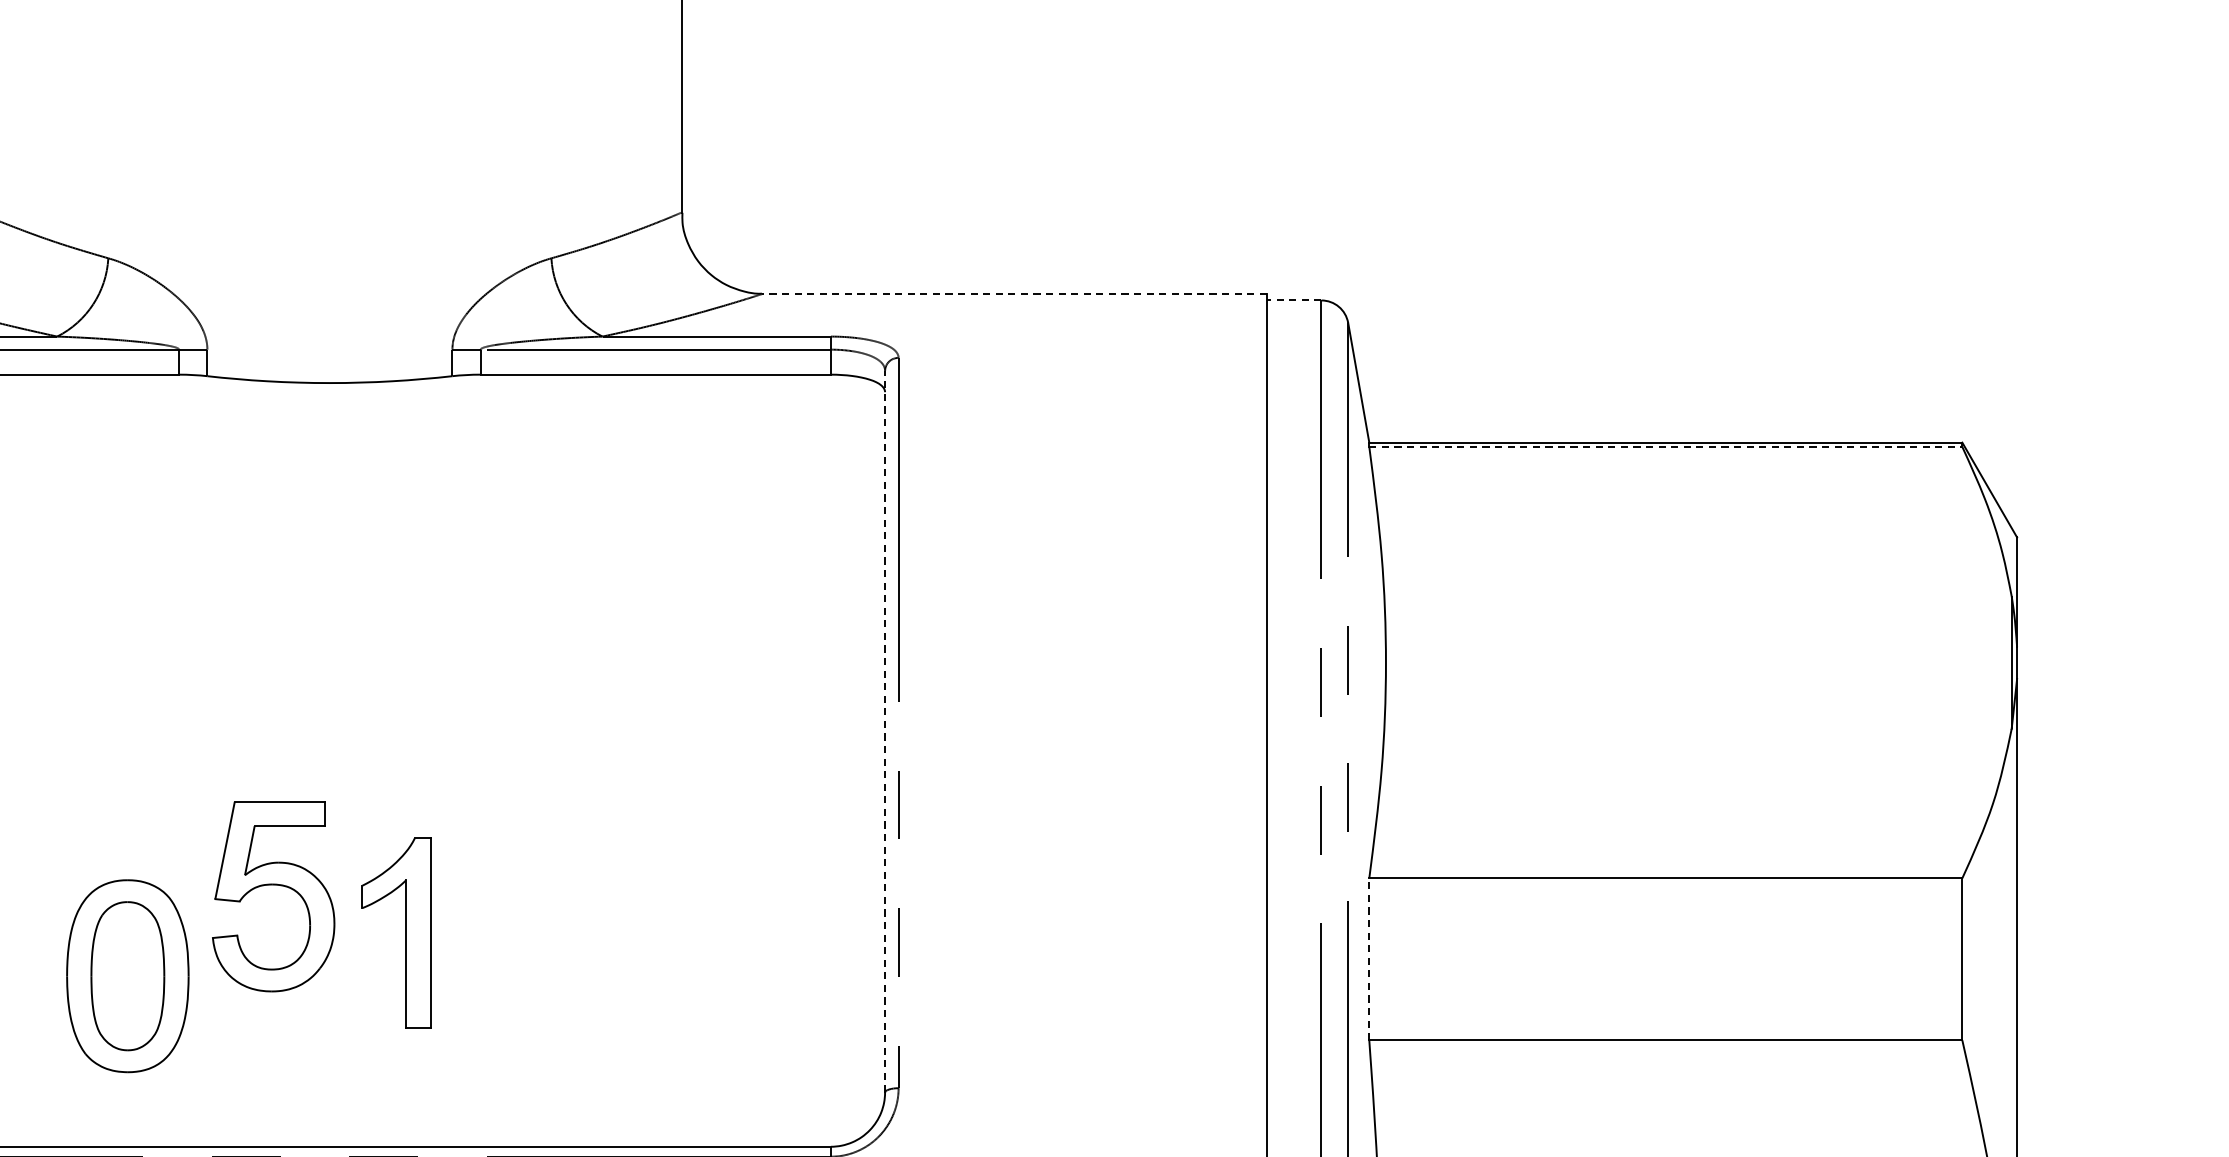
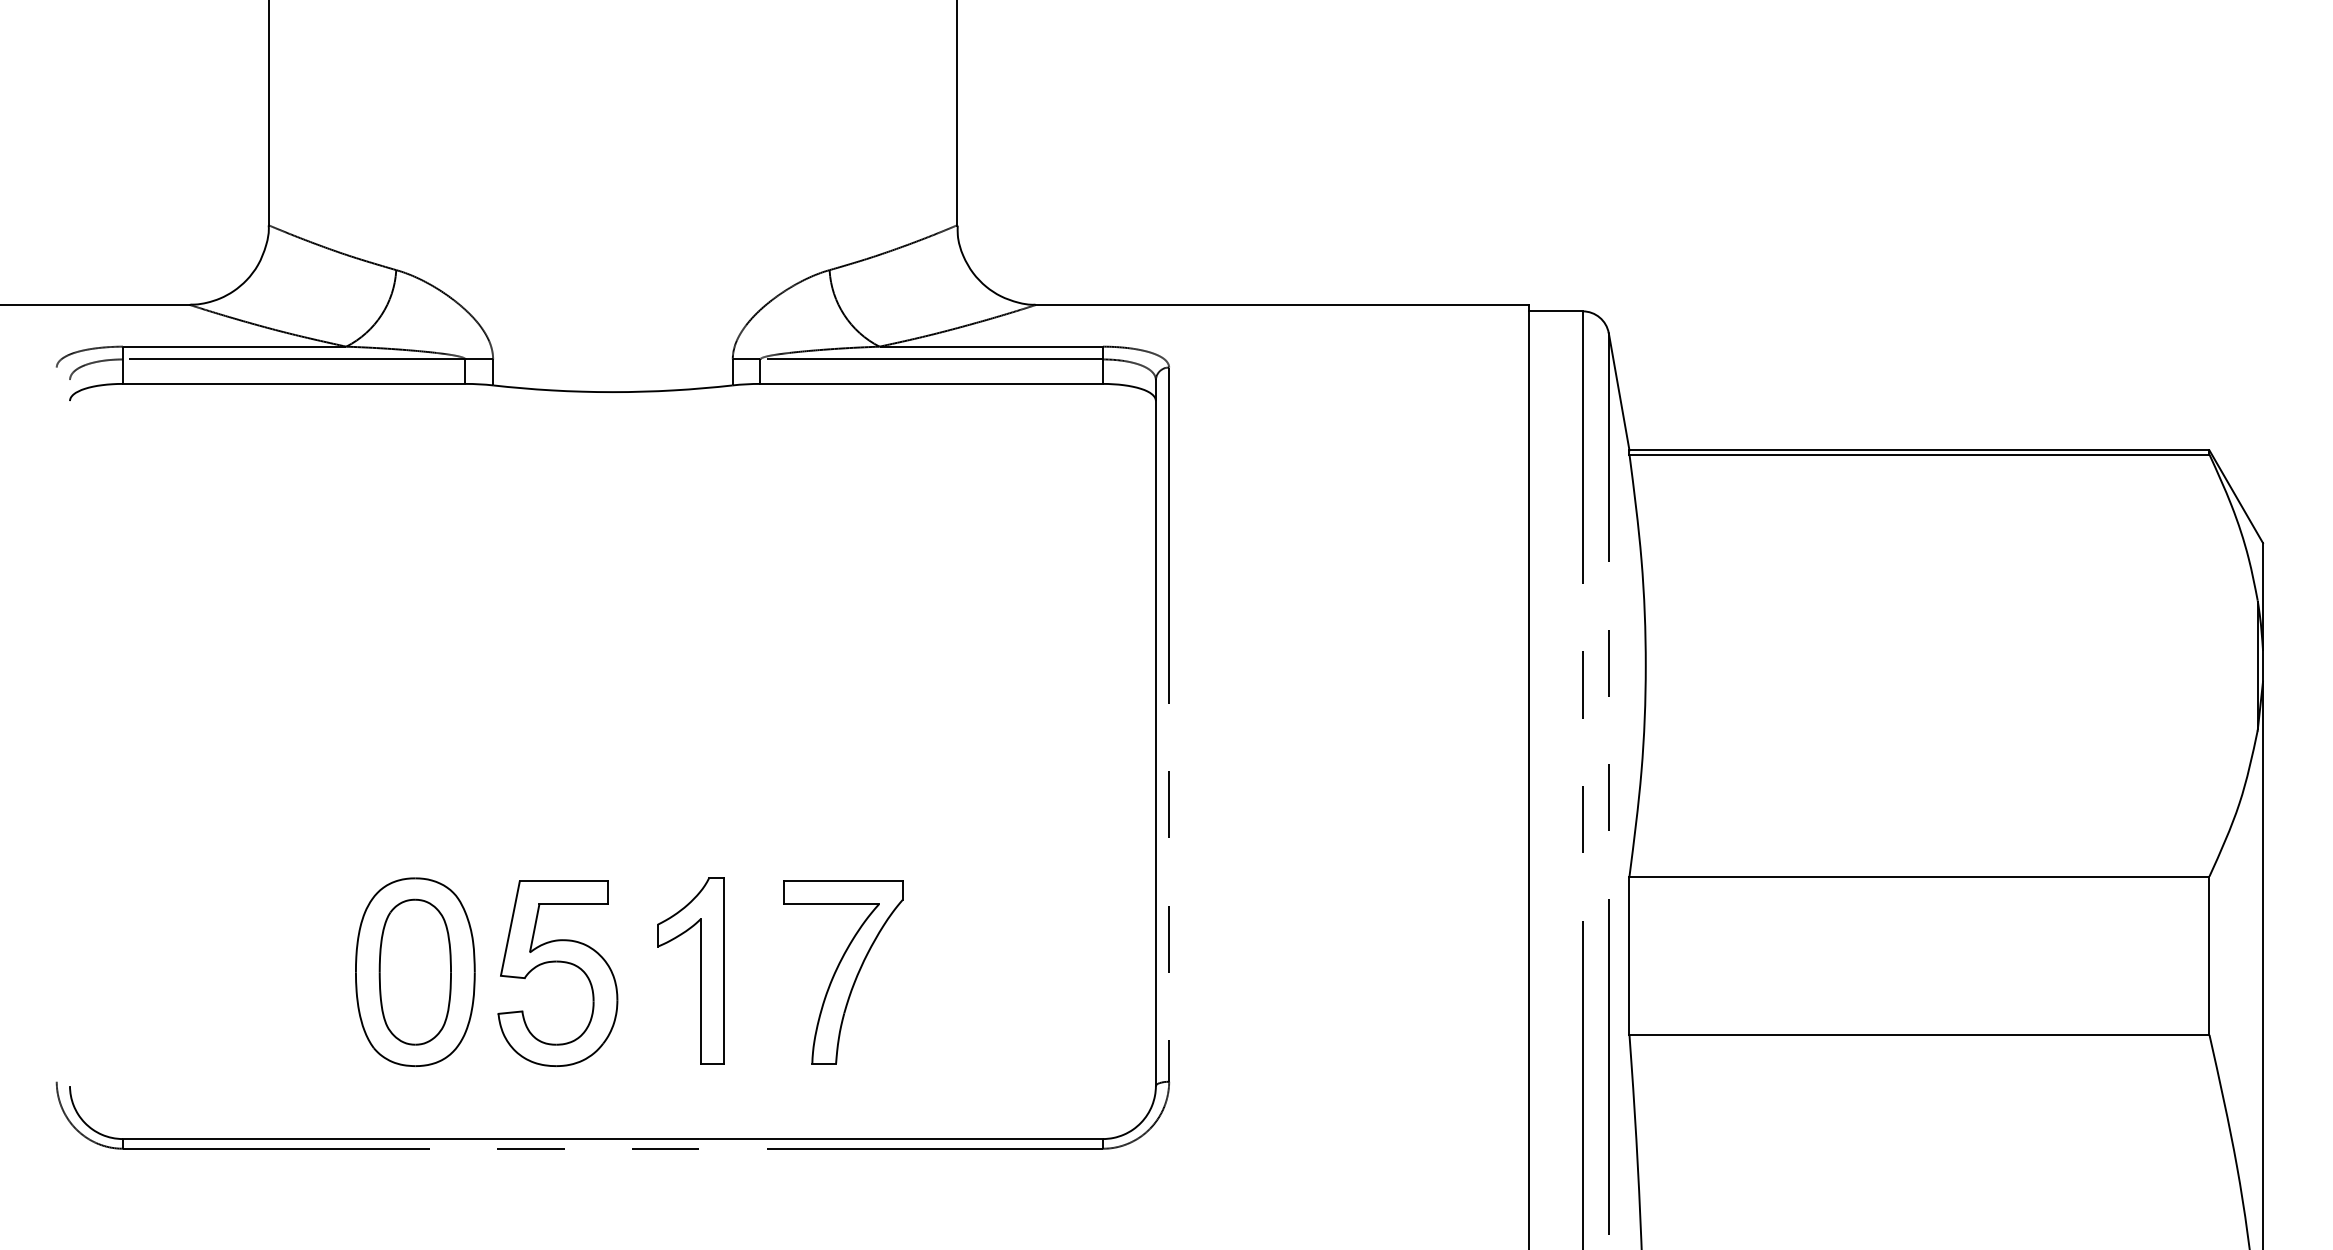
line: (1014, 293) -> (1282, 304), dashed -> solid
line: (1294, 300) -> (1556, 311), dashed -> solid
line: (1665, 446) -> (1919, 454), dashed -> solid
line: (884, 731) -> (1155, 732), dashed -> solid
part: (273, 885) -> (557, 962), moved
part: (406, 932) -> (700, 970), moved
line: (1369, 959) -> (1629, 955), dashed -> solid
part: (565, 976) -> (843, 972), added

